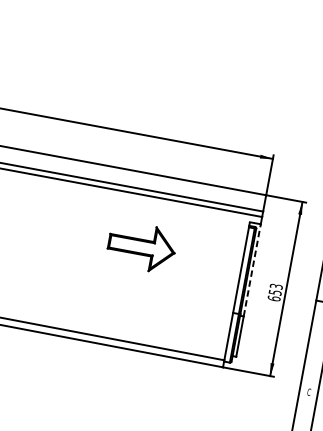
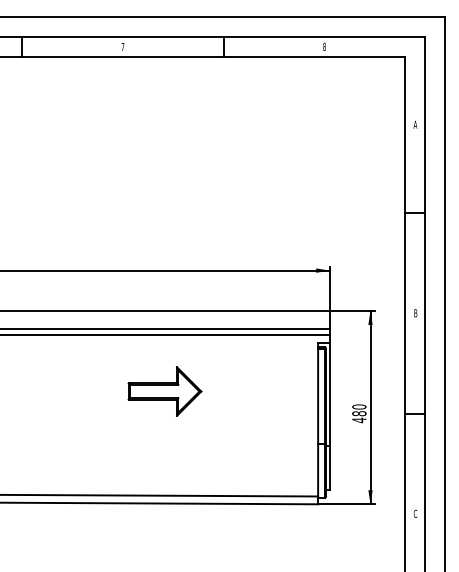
part: (141, 247) -> (164, 391), moved
line: (252, 269) -> (330, 393), dashed -> solid
text: (275, 292) -> (359, 413), 653 -> 480

